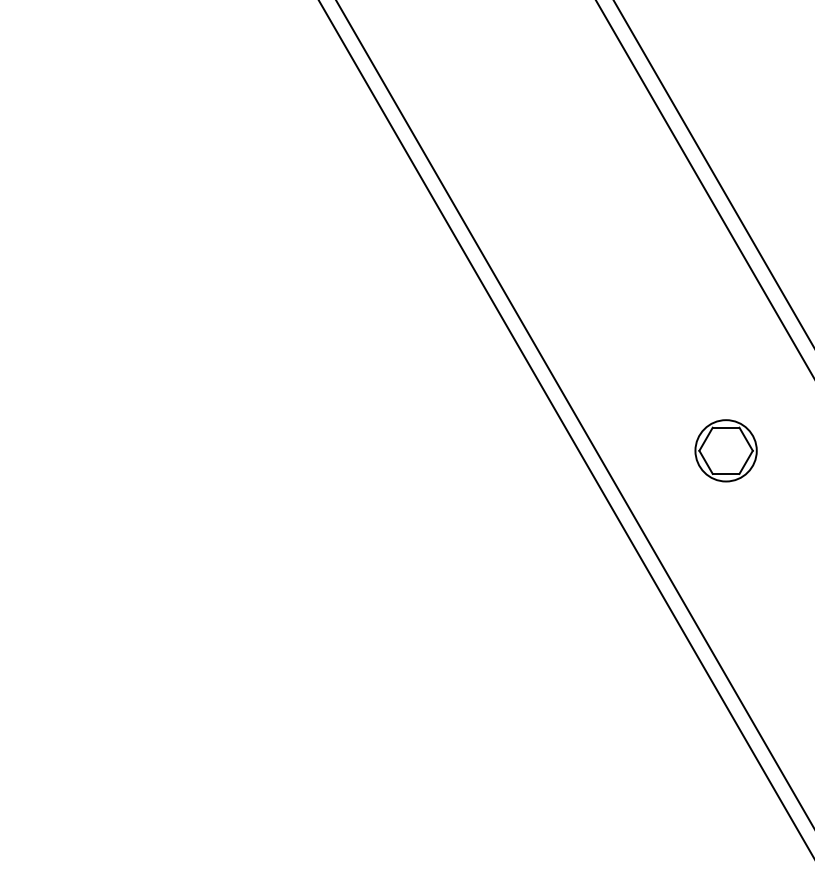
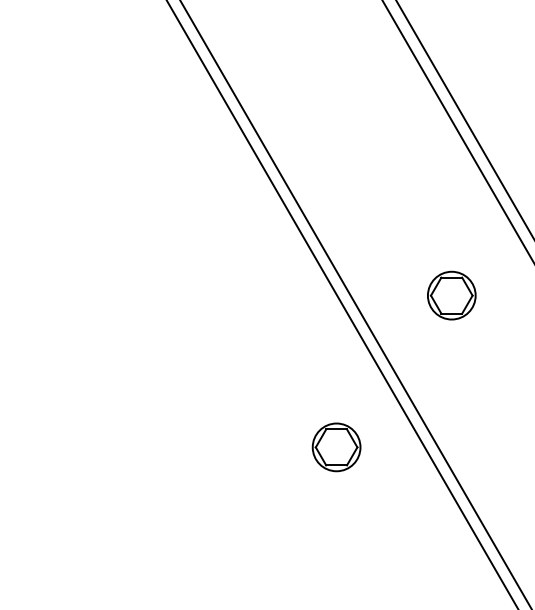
part: (577, 645) -> (336, 447), added

